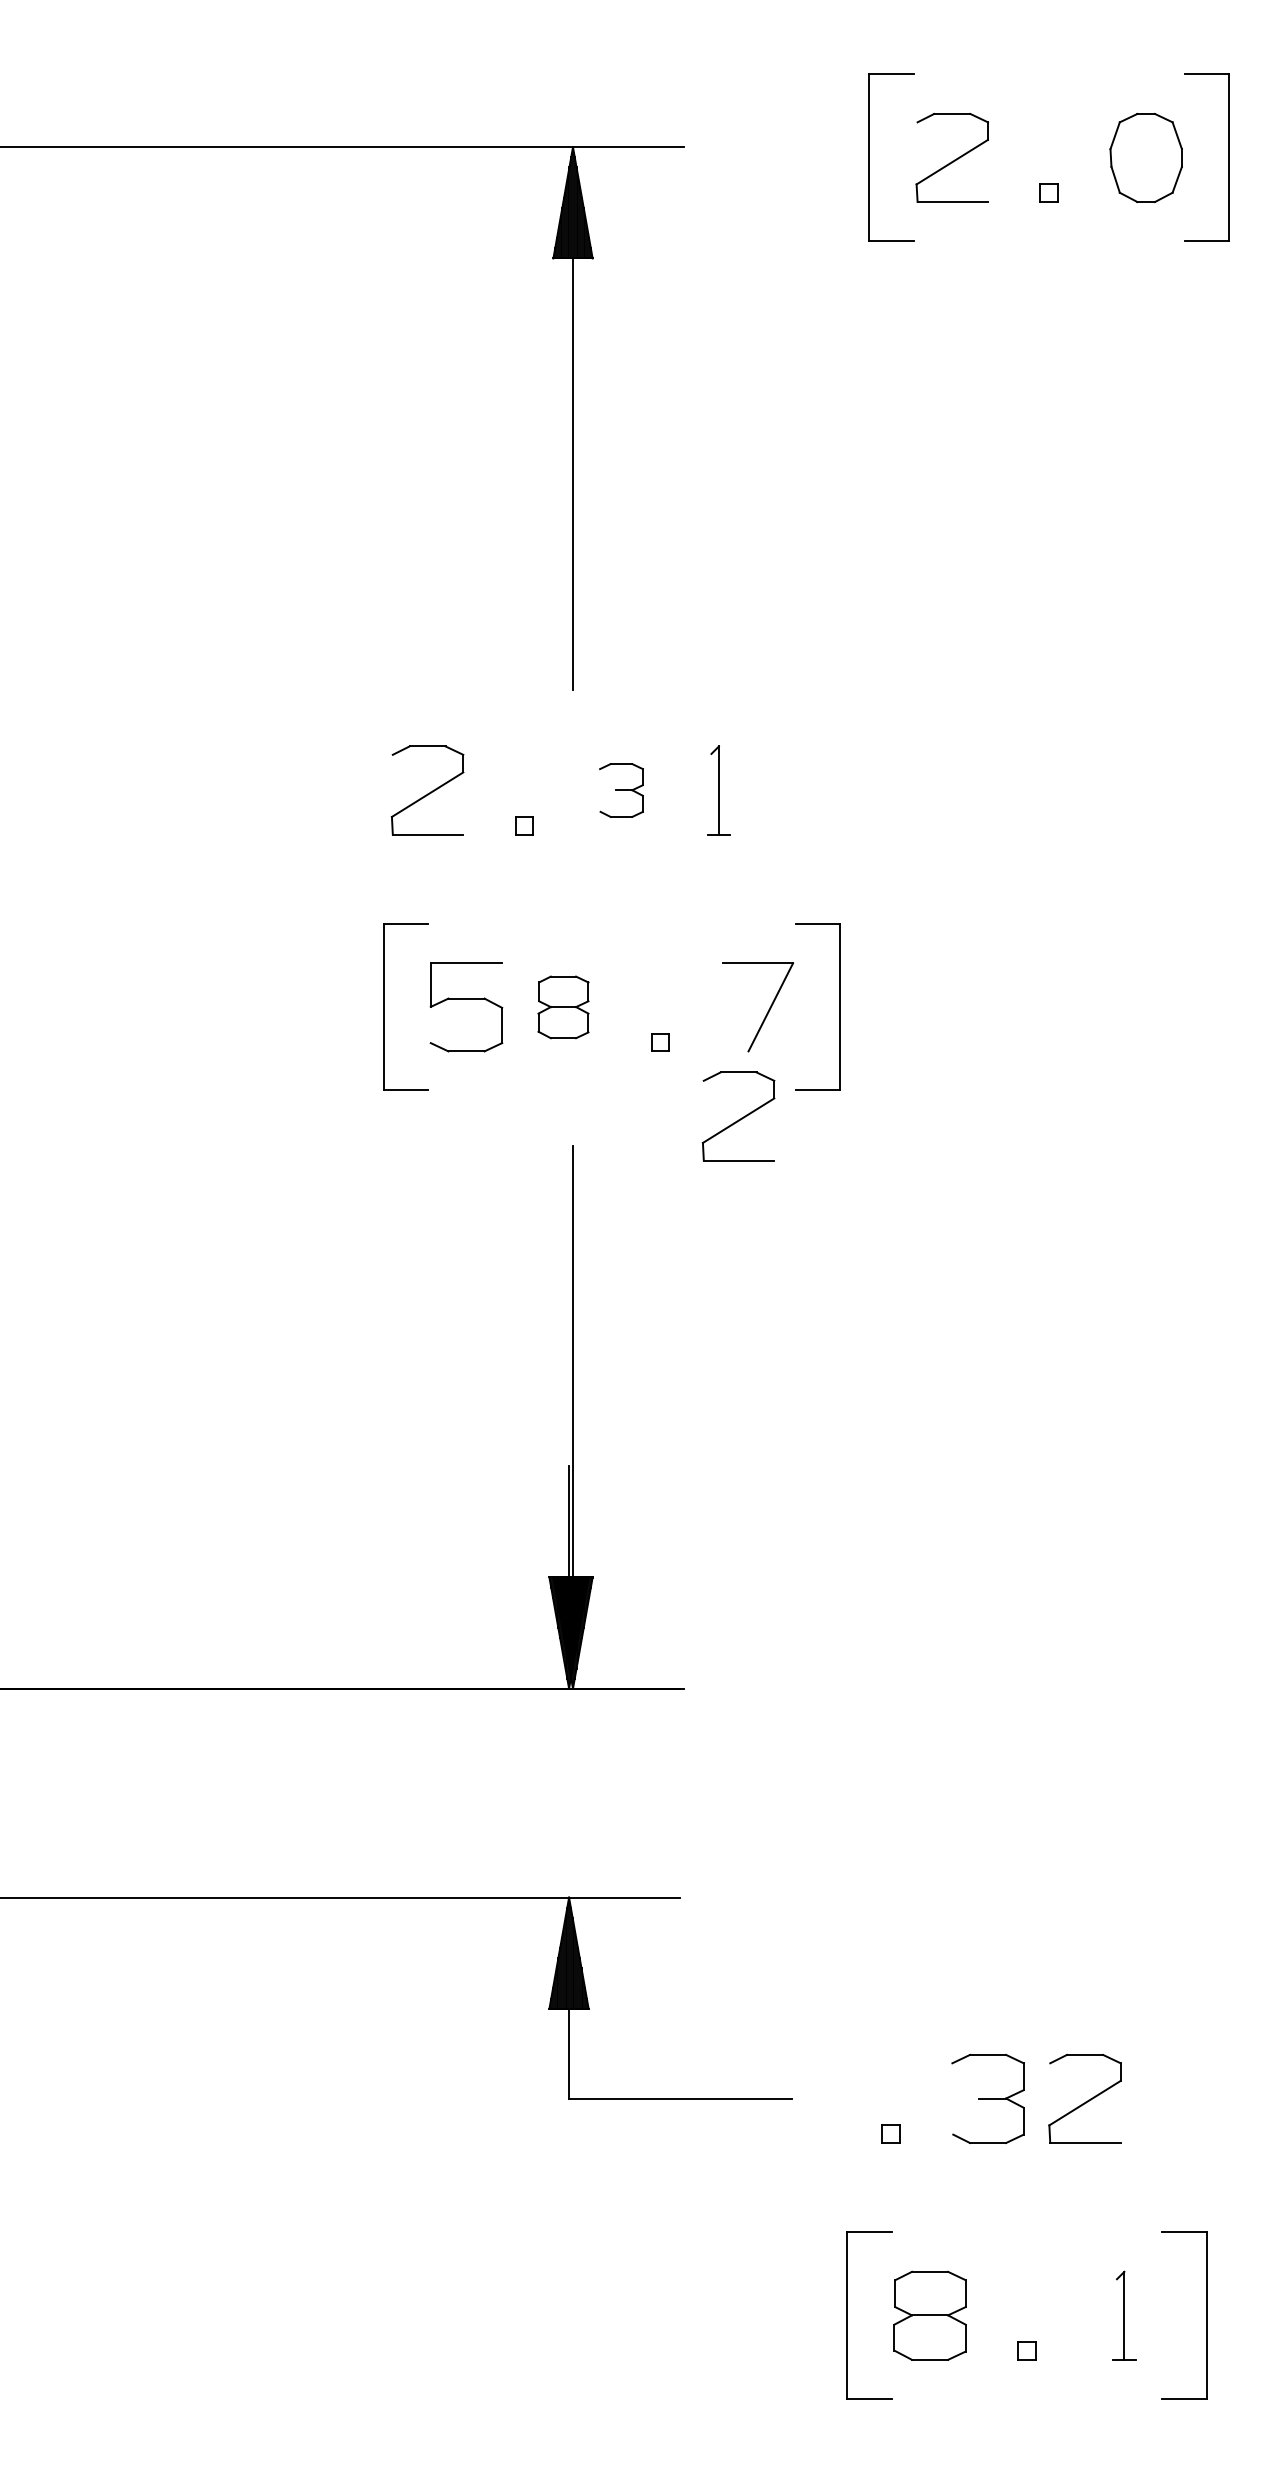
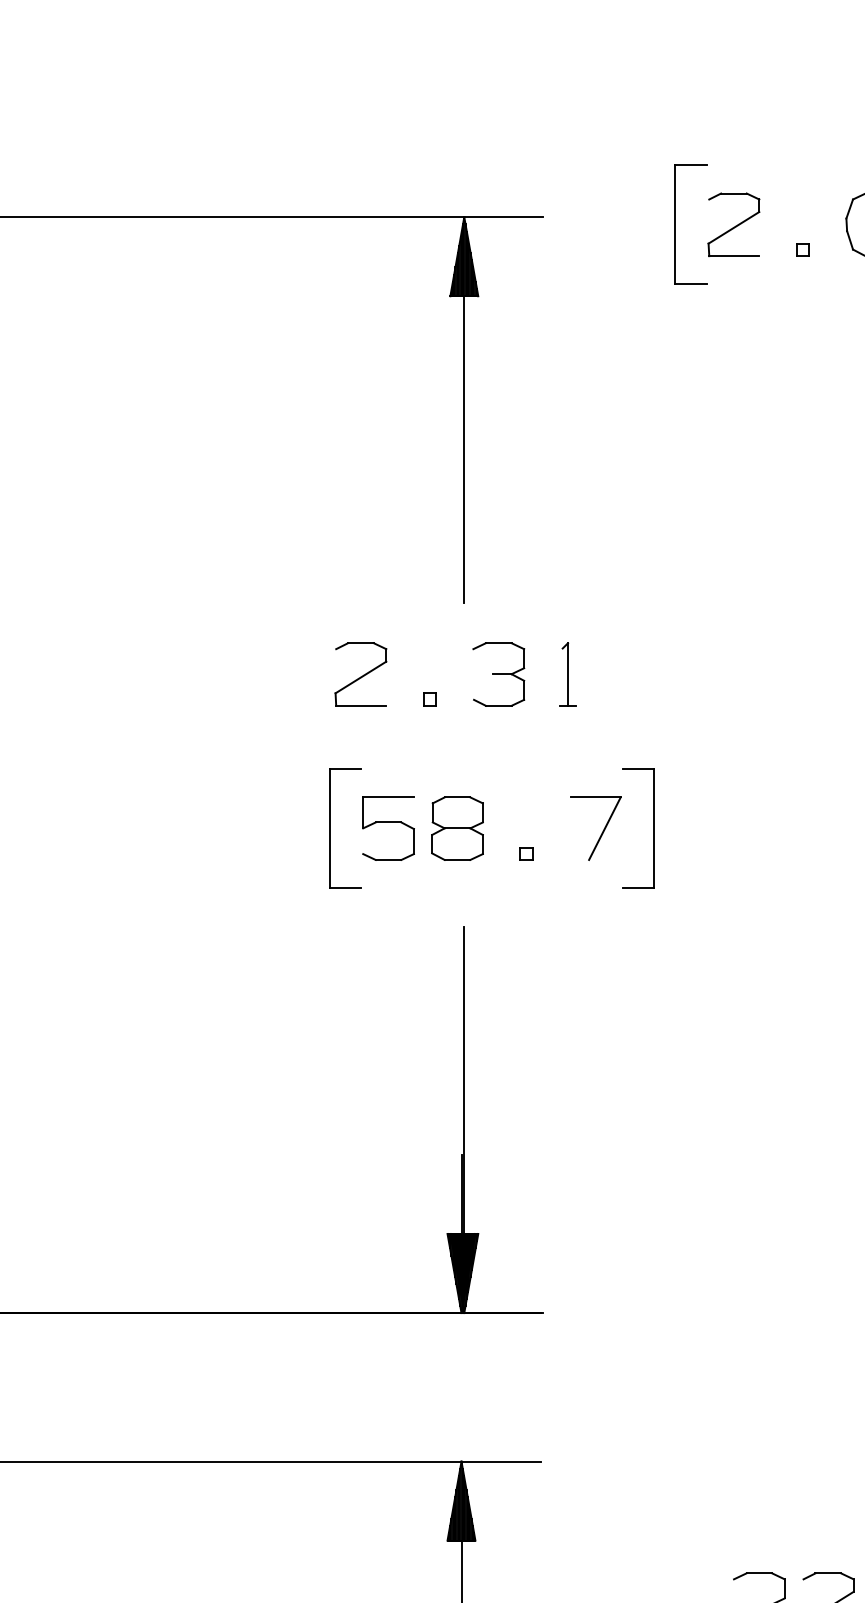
part: (621, 790) -> (498, 674), size x1.67
part: (563, 1007) -> (457, 828), size x1.43
part: (738, 1116) -> (581, 906), removed

